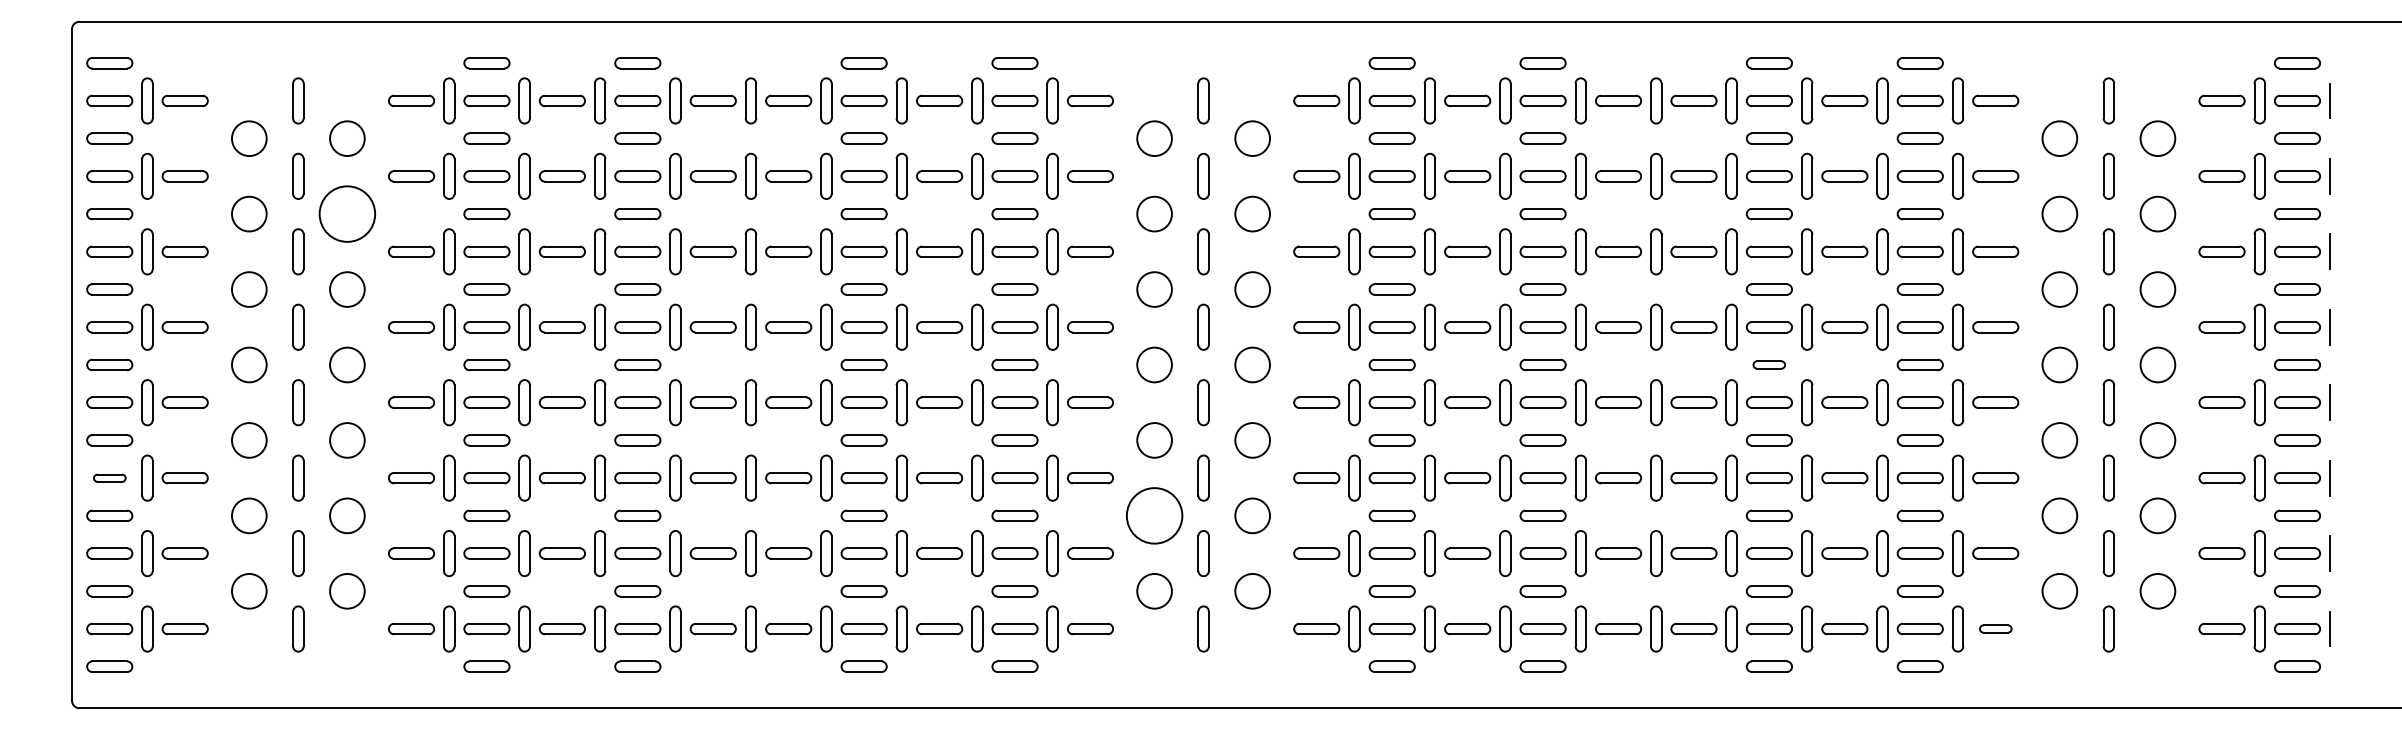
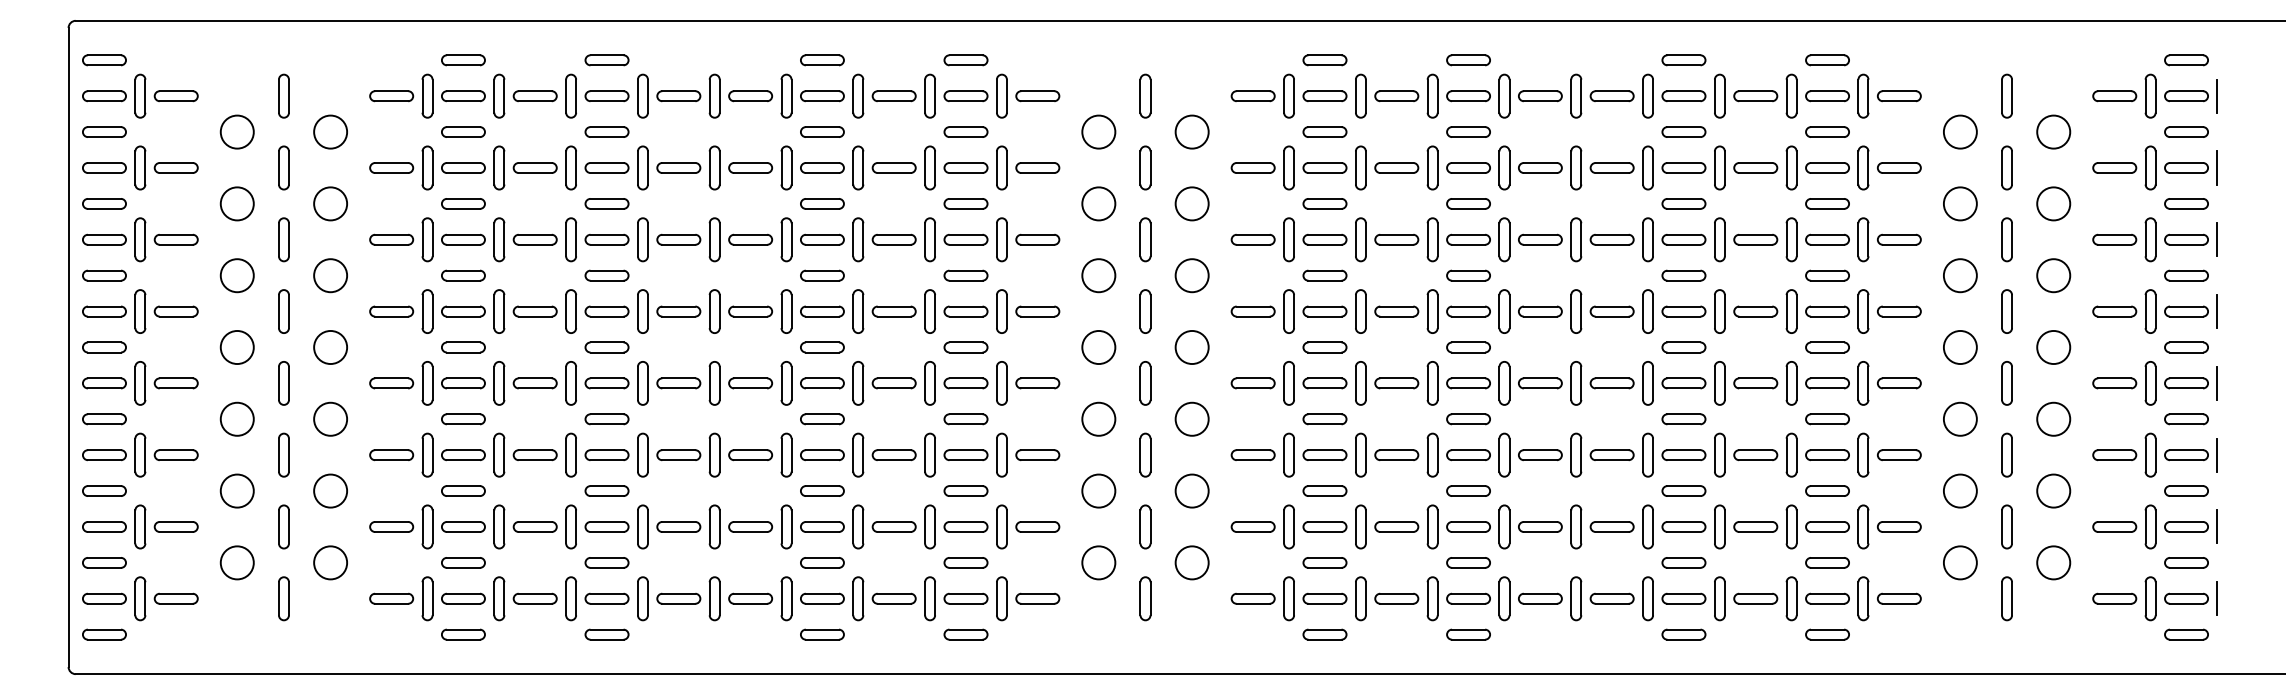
circle: (347, 213) -> (330, 203), size x0.62
part: (1768, 364) -> (1683, 347), size x1.43
part: (109, 478) -> (104, 455), size x1.43
circle: (1154, 515) -> (1098, 490), size x0.62
part: (1995, 628) -> (1899, 598), size x1.43

